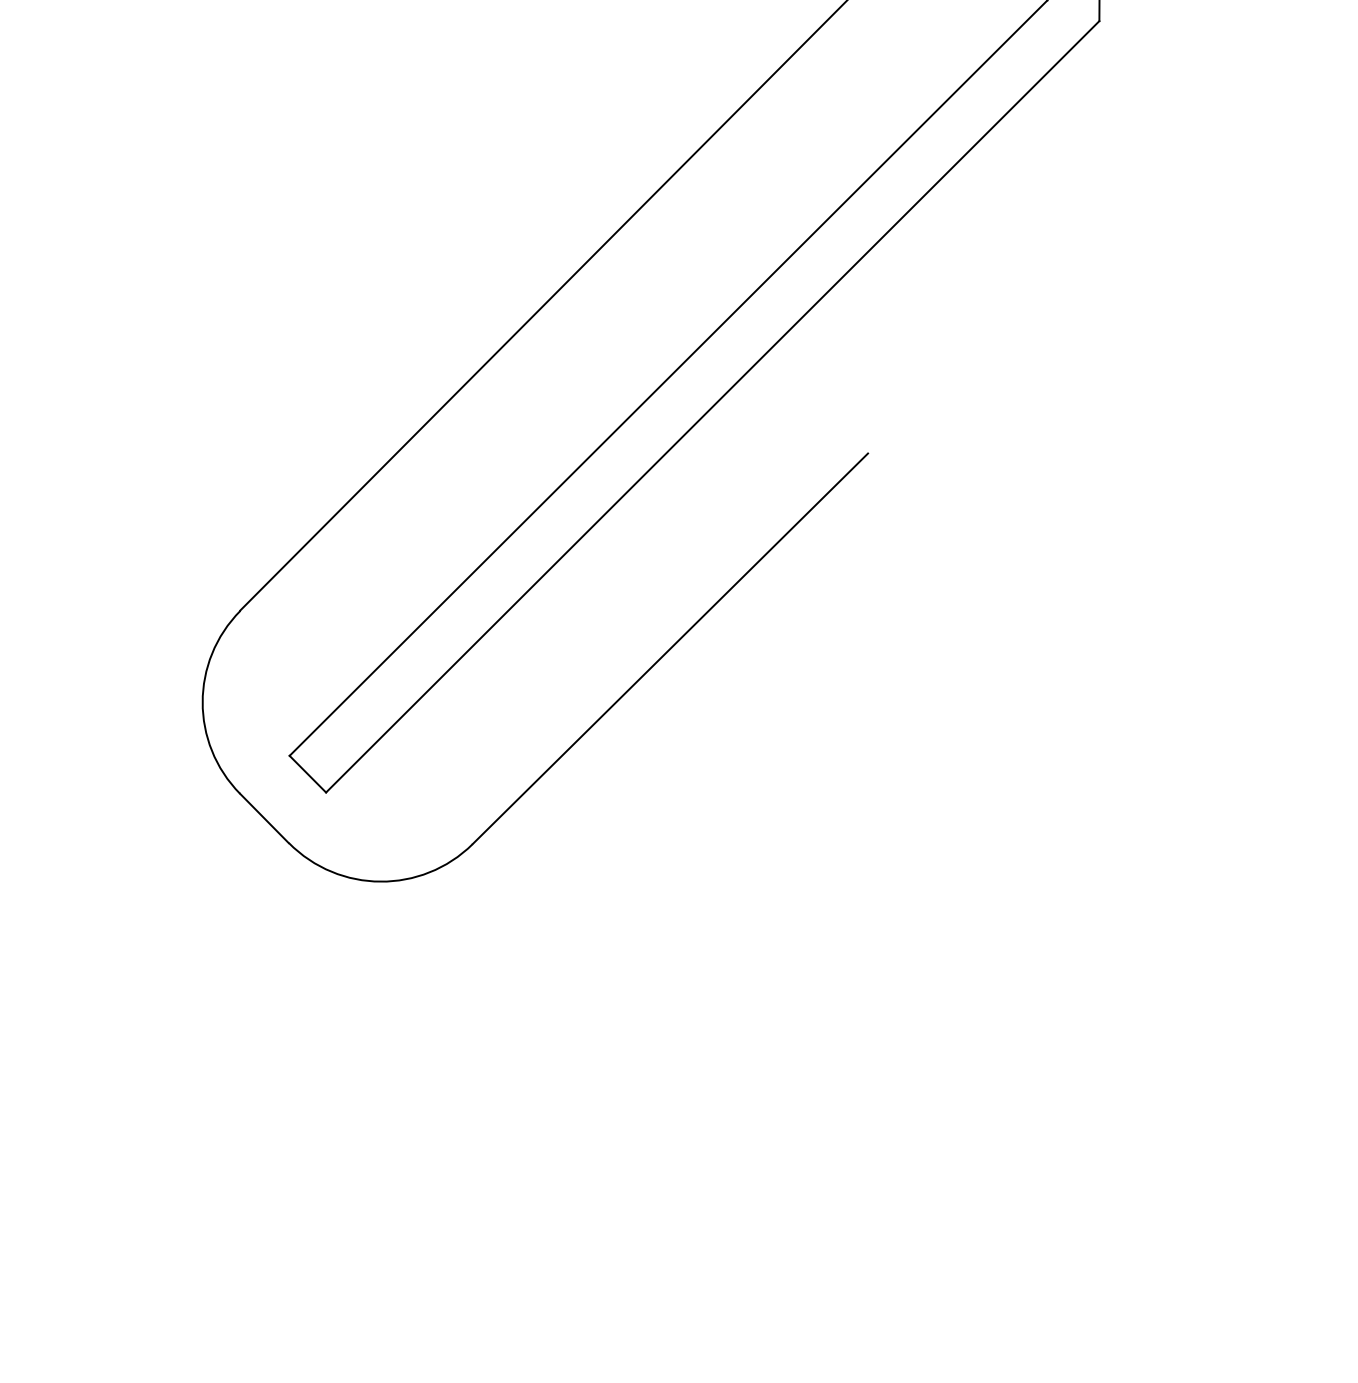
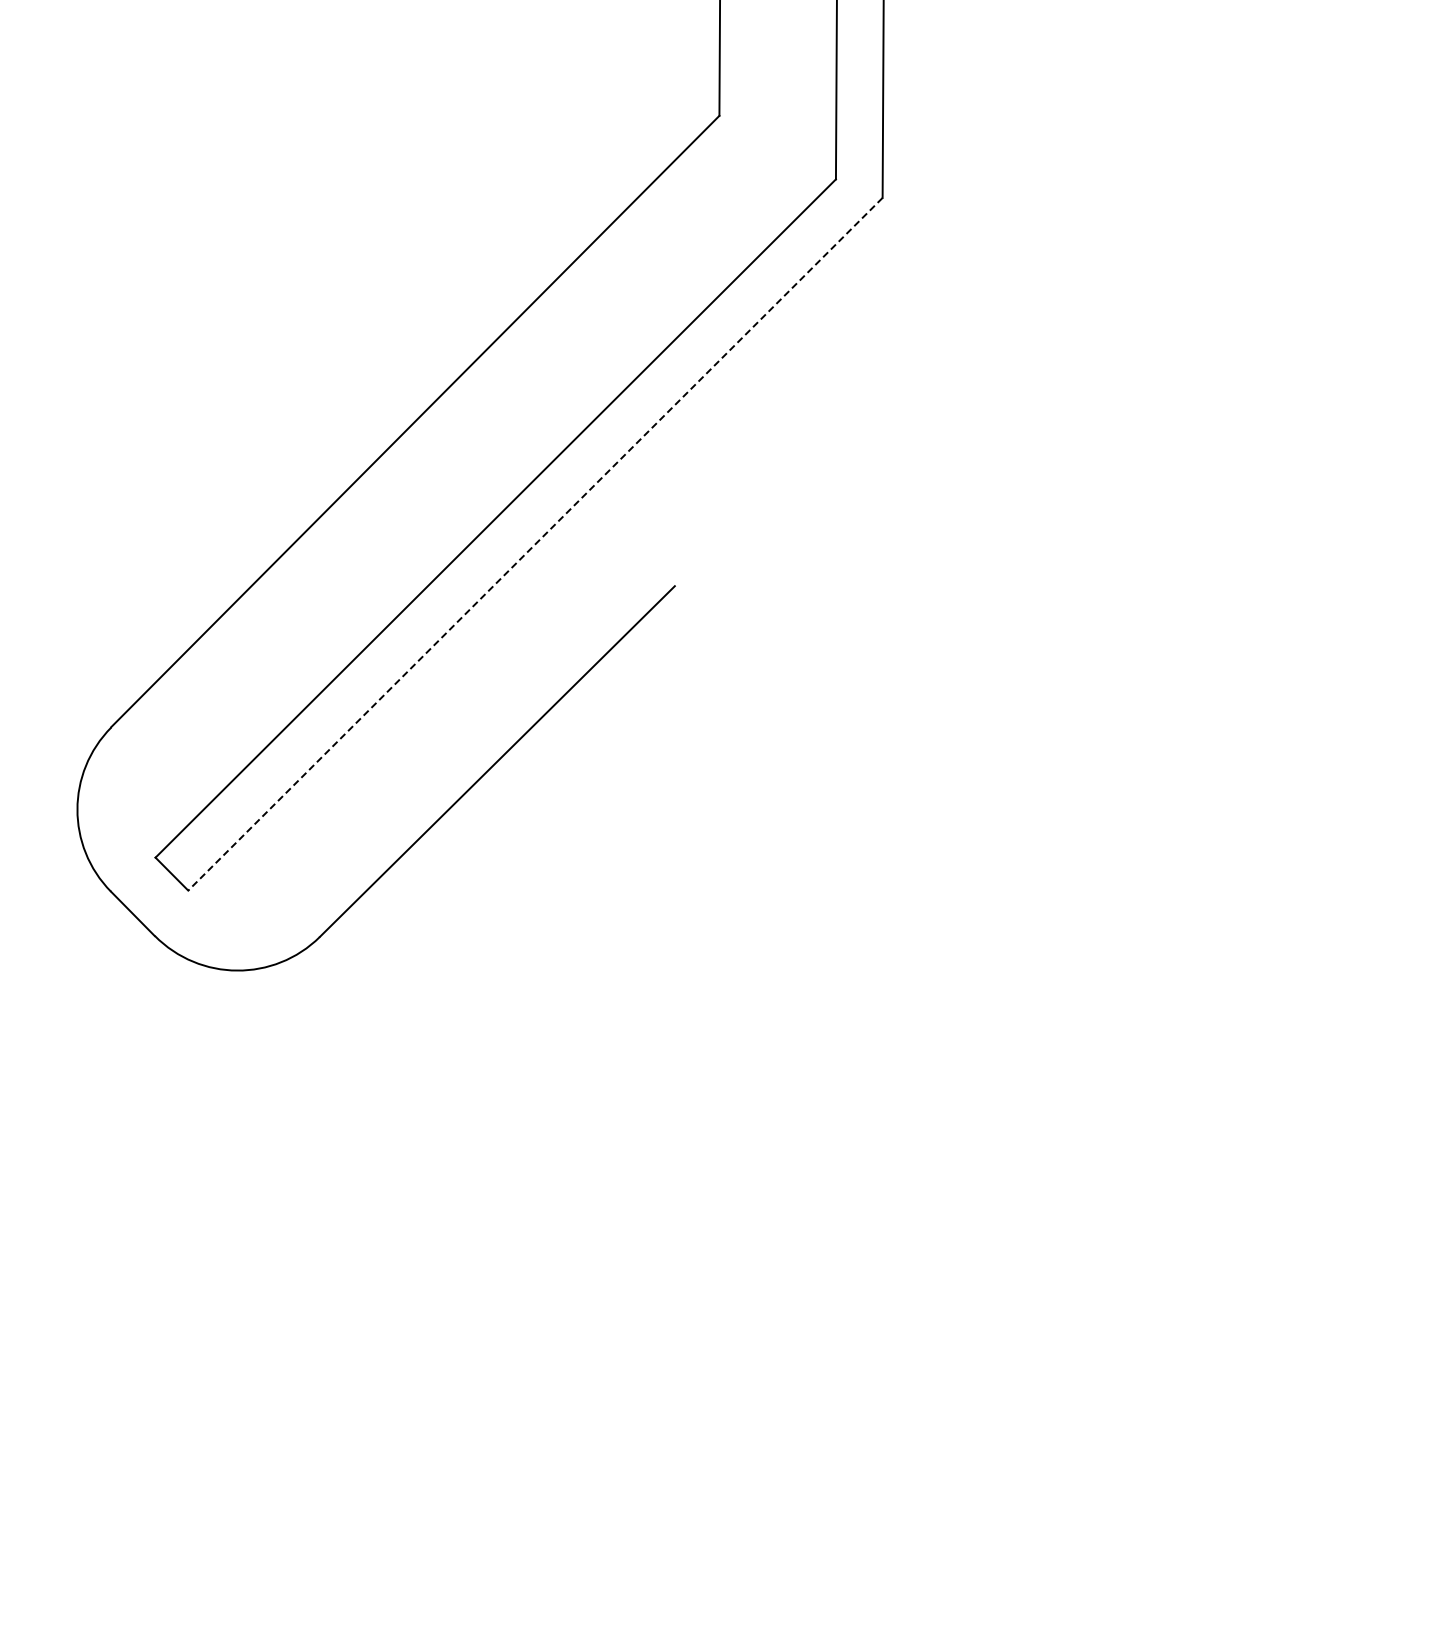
line: (712, 407) -> (535, 544), solid -> dashed

